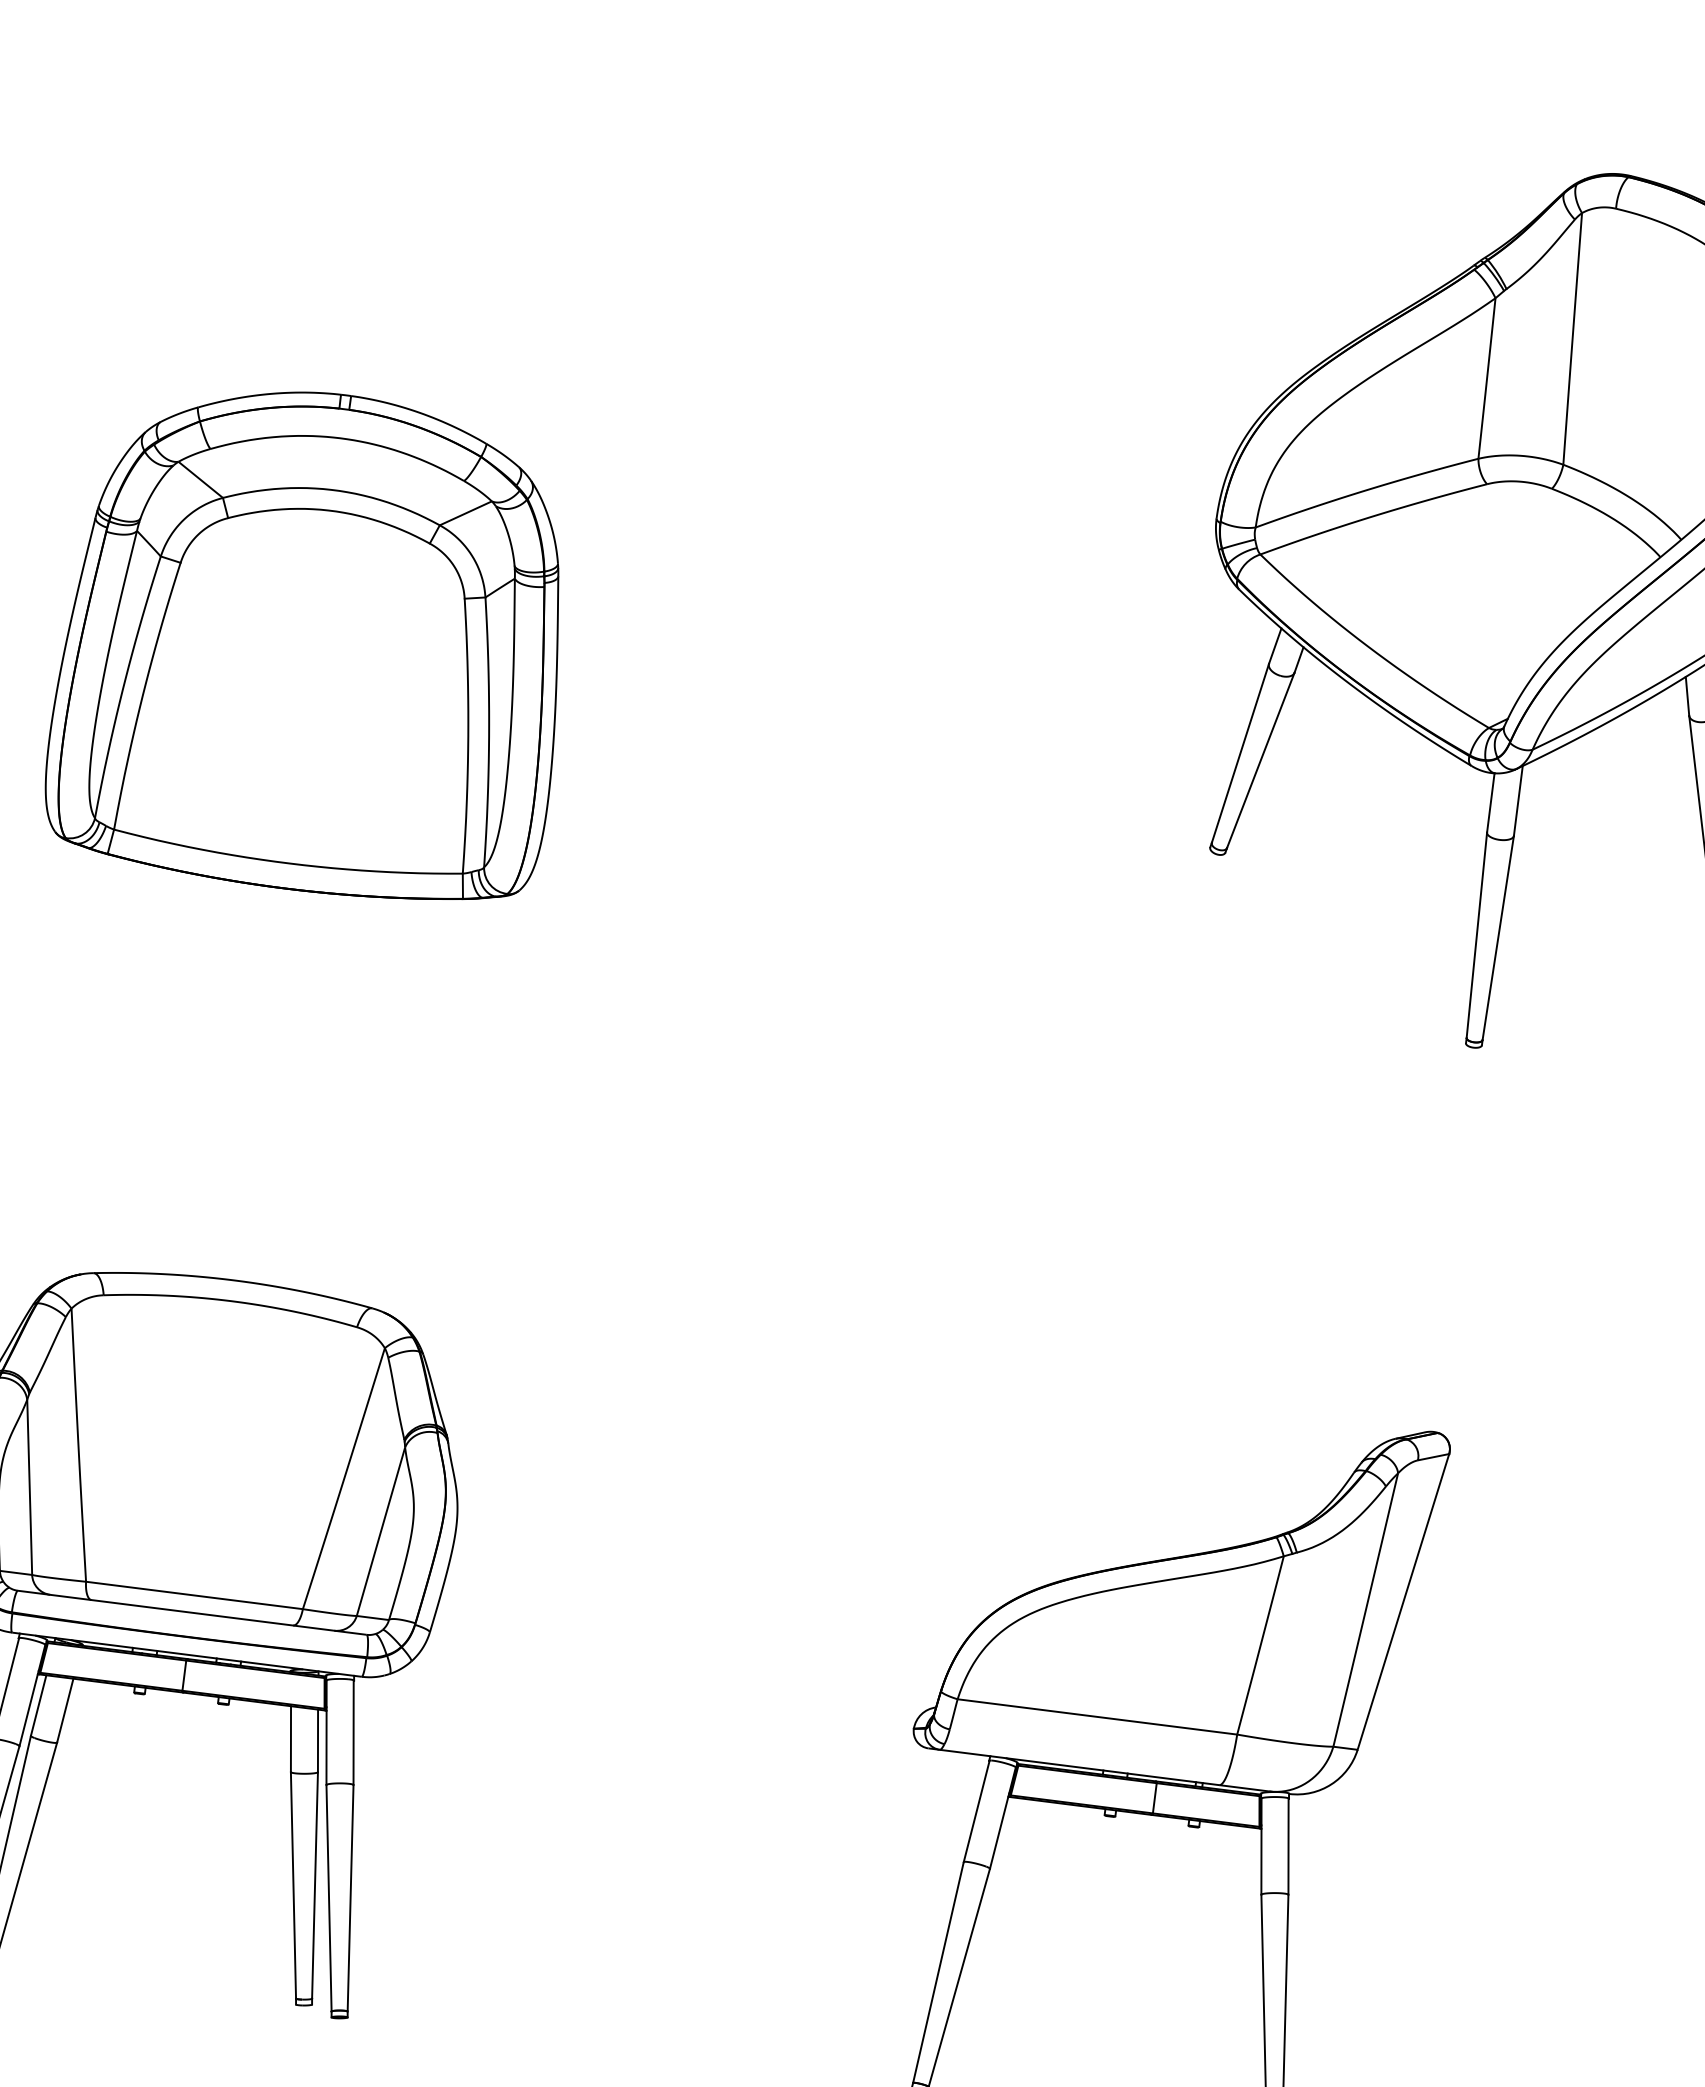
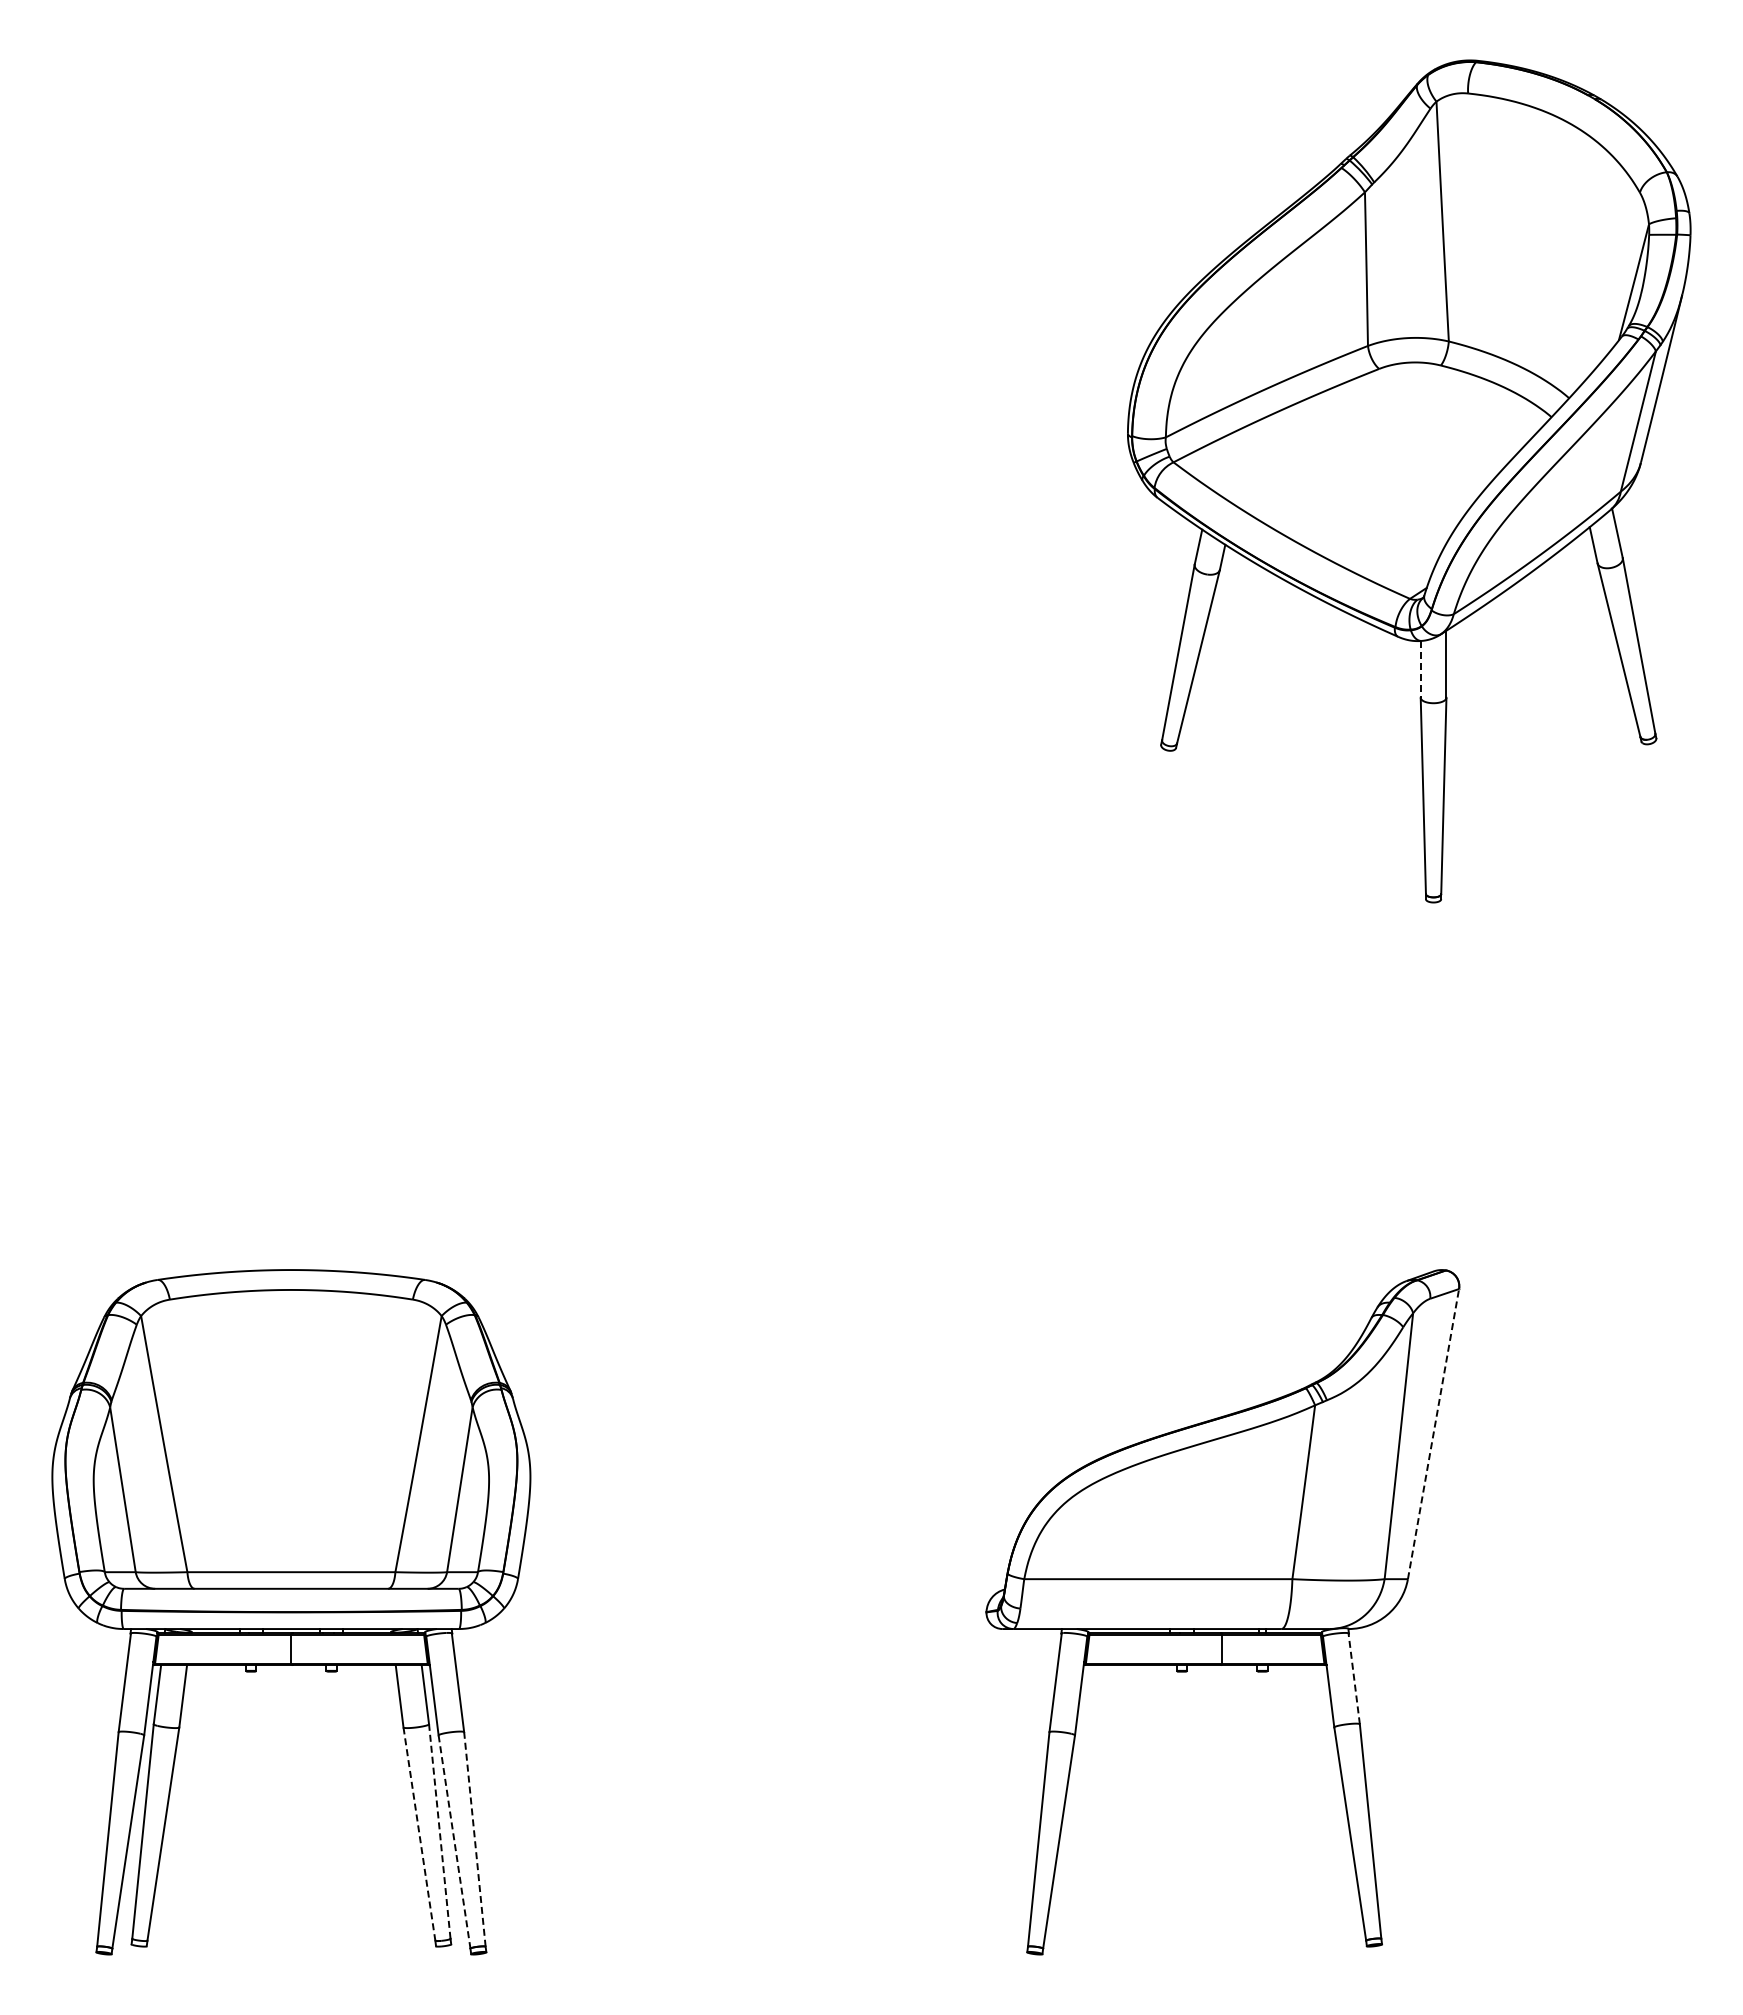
part: (315, 641) -> (291, 657), removed
line: (1490, 803) -> (1420, 669), solid -> dashed
line: (1403, 1601) -> (1433, 1433), solid -> dashed
line: (1288, 1846) -> (1354, 1678), solid -> dashed
line: (293, 1885) -> (419, 1834), solid -> dashed
line: (314, 1885) -> (439, 1831), solid -> dashed
line: (328, 1898) -> (454, 1842), solid -> dashed
line: (350, 1898) -> (474, 1839), solid -> dashed

